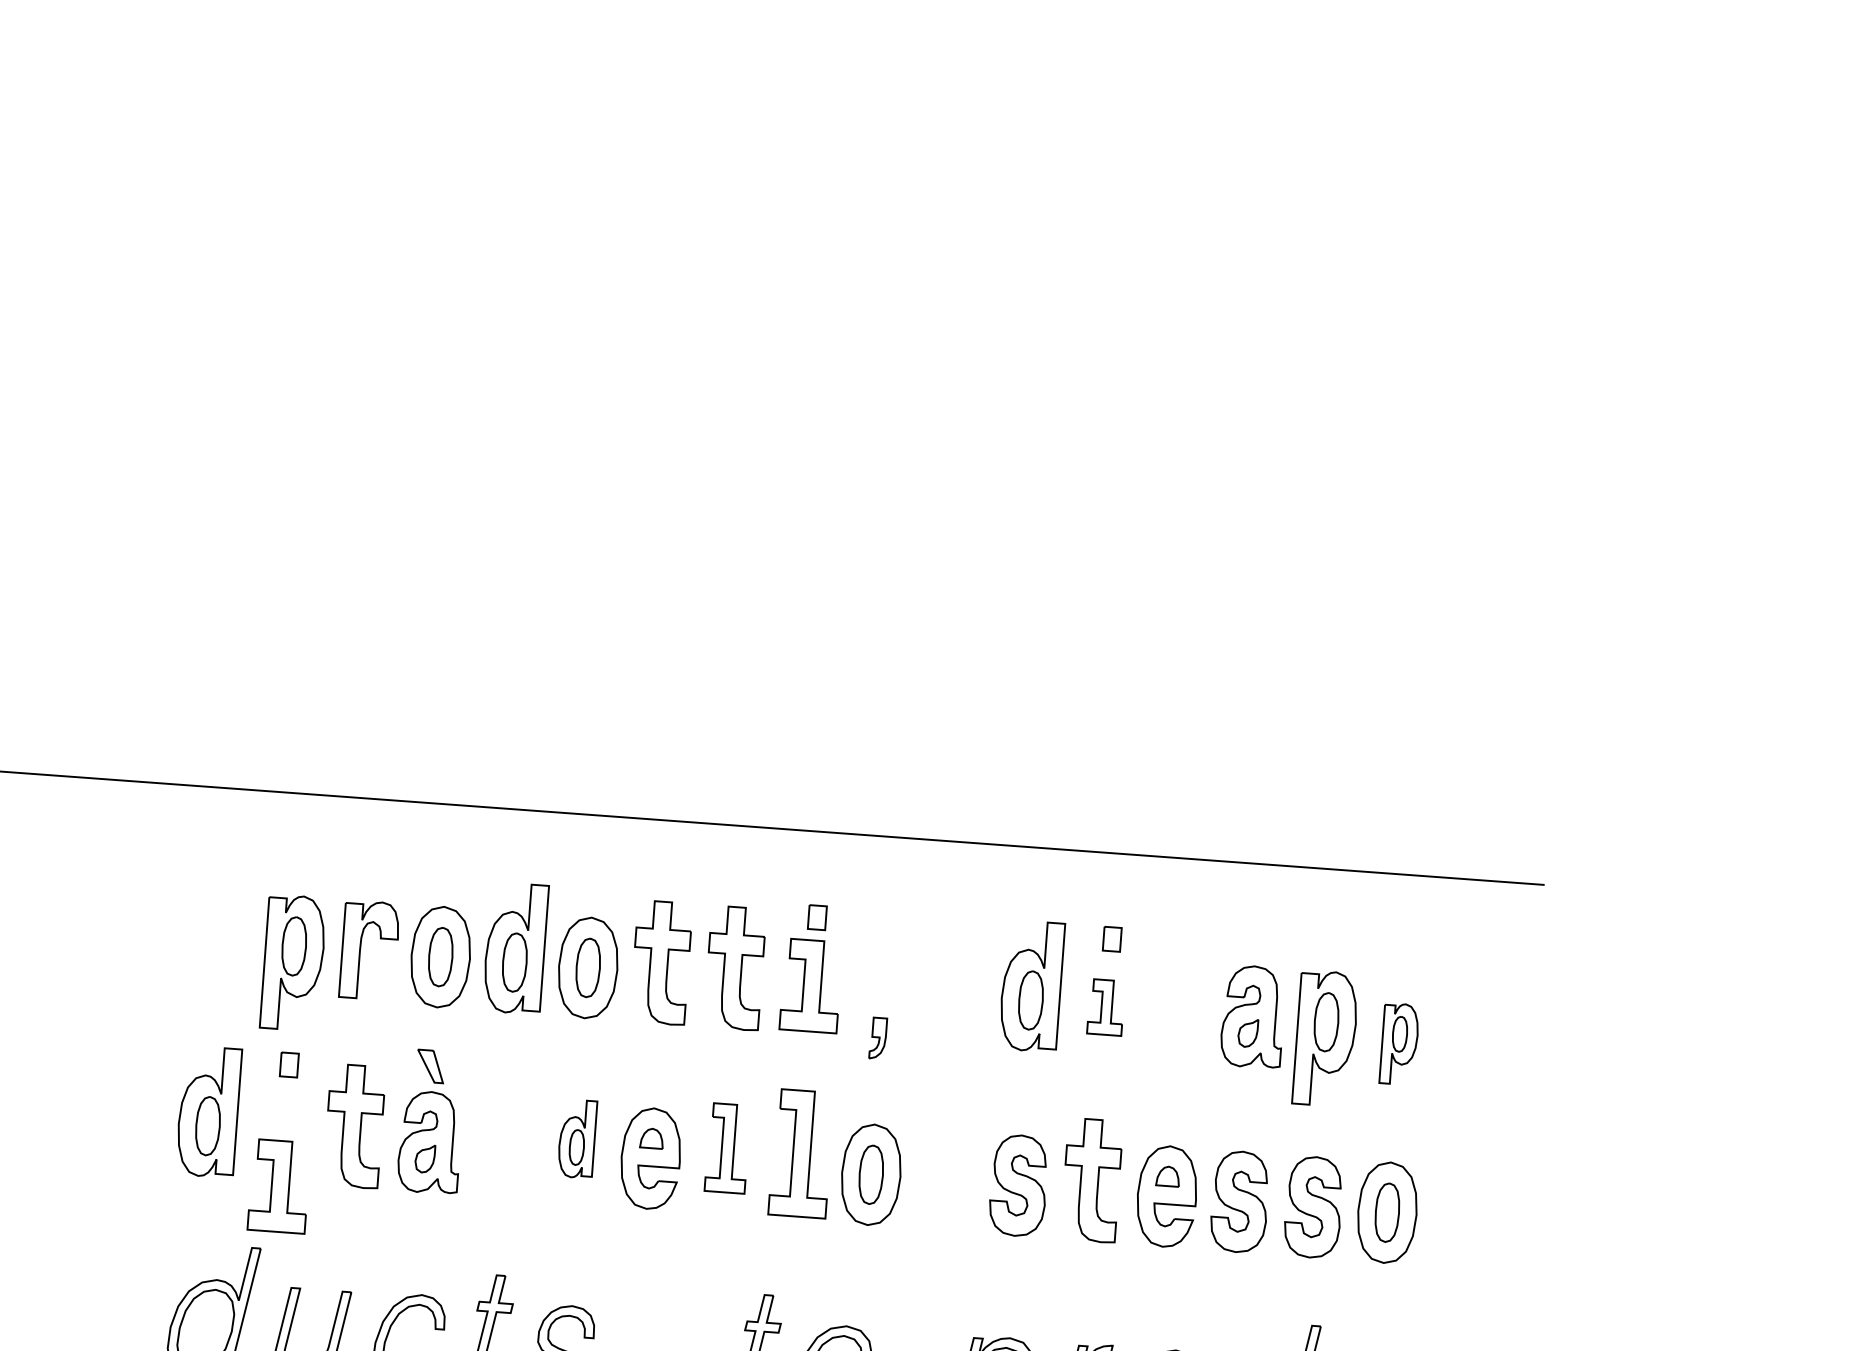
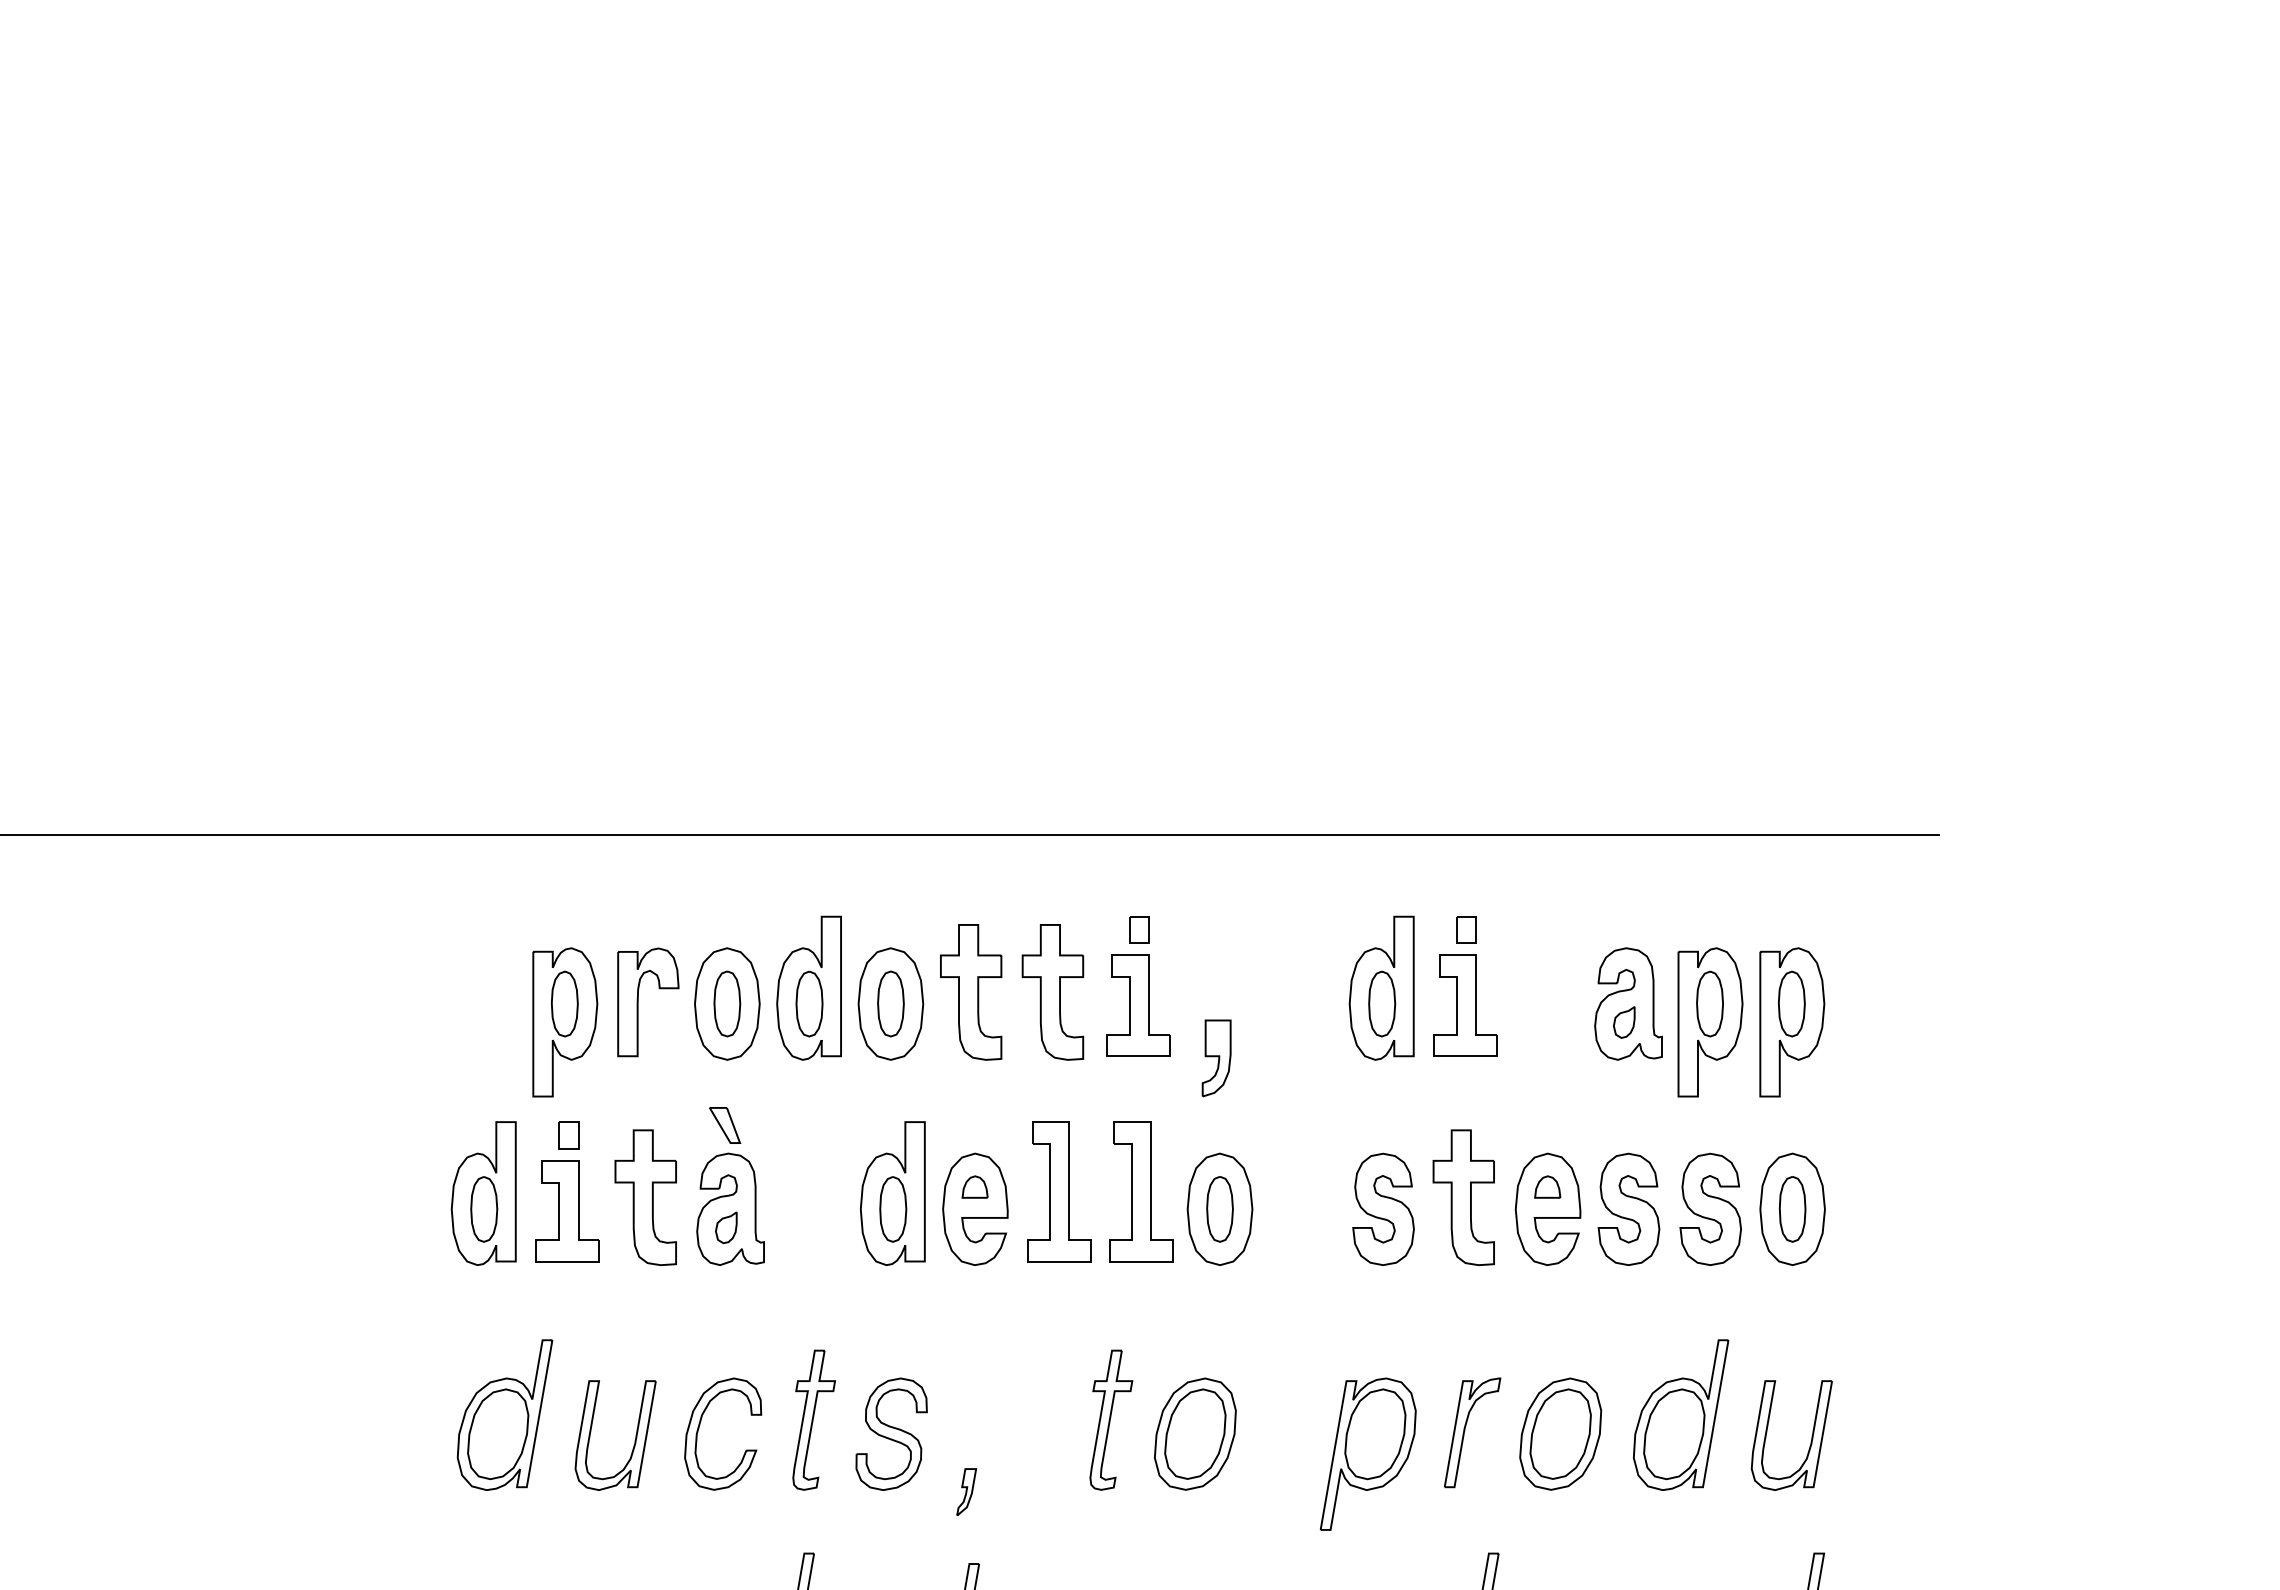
part: (1106, 1007) -> (1465, 1005), size x1.67
part: (878, 1038) -> (1216, 1058), size x1.67
part: (1399, 1044) -> (1792, 1022), size x1.67
part: (577, 1138) -> (892, 1193), size x1.67
part: (727, 1148) -> (1059, 1191), size x1.43
part: (279, 1186) -> (567, 1211), moved

